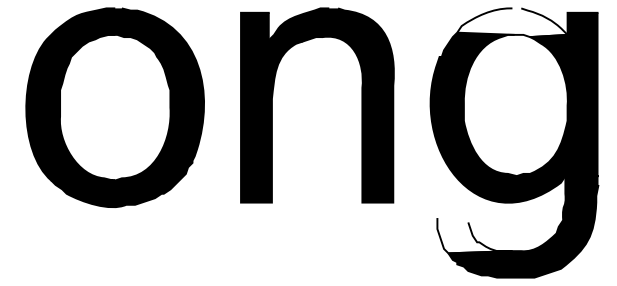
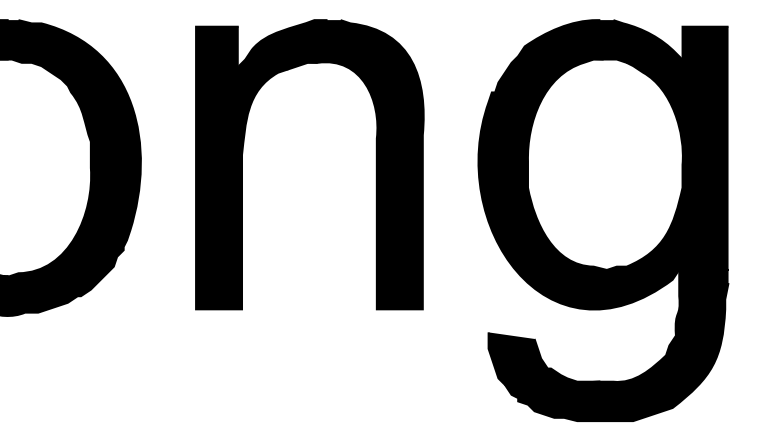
fill: (512, 22) -> (600, 41), added
fill: (474, 235) -> (543, 358), added

